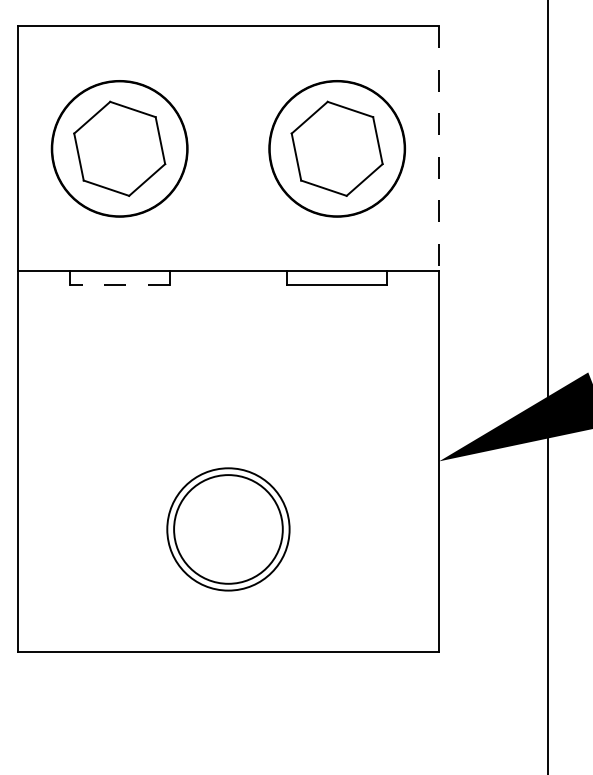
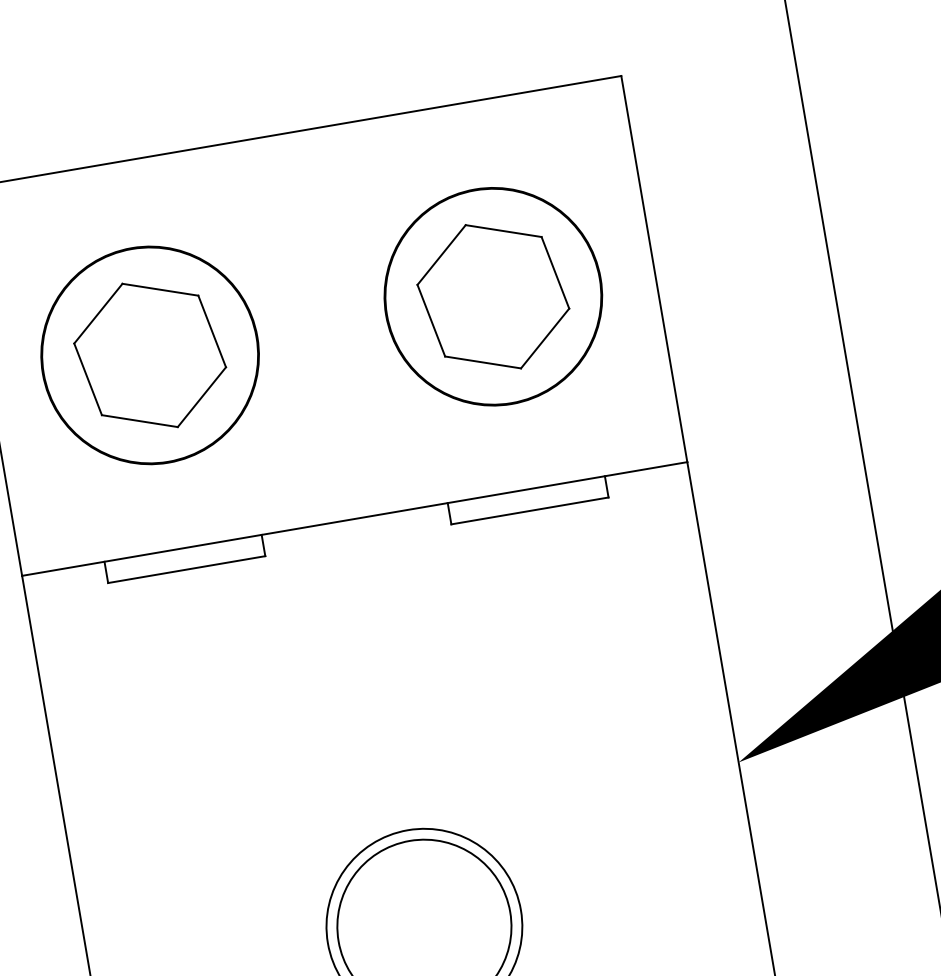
line: (439, 149) -> (655, 270), dashed -> solid
line: (119, 284) -> (186, 569), dashed -> solid

